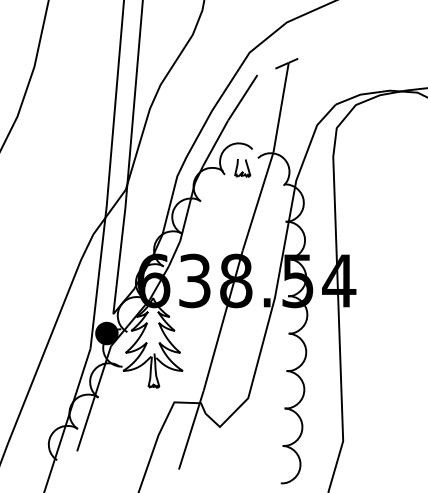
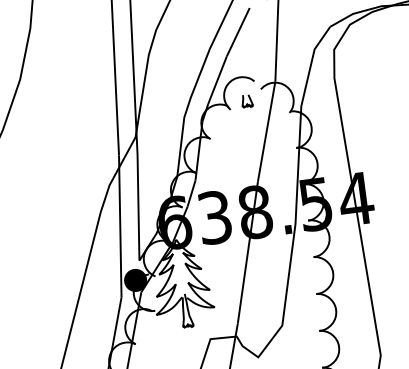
part: (242, 168) -> (247, 101), size x0.71

